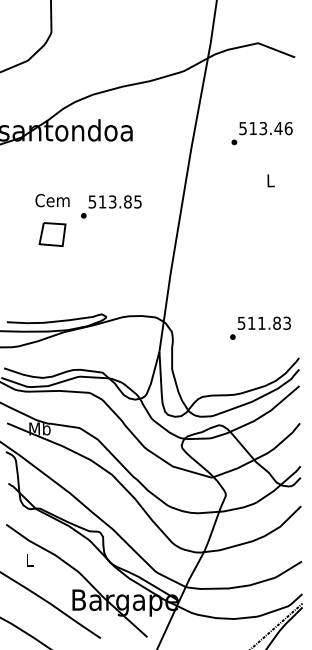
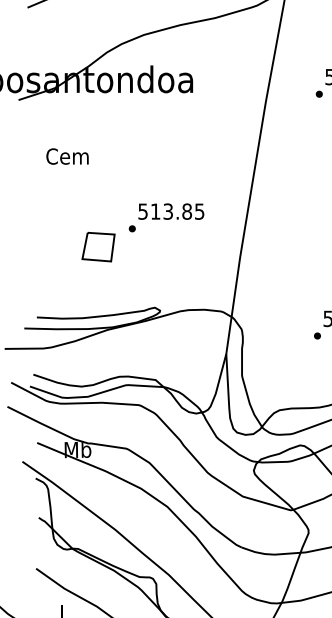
text: (52, 200) -> (67, 156), moved
text: (111, 206) -> (166, 217), moved
part: (52, 234) -> (98, 247), moved

